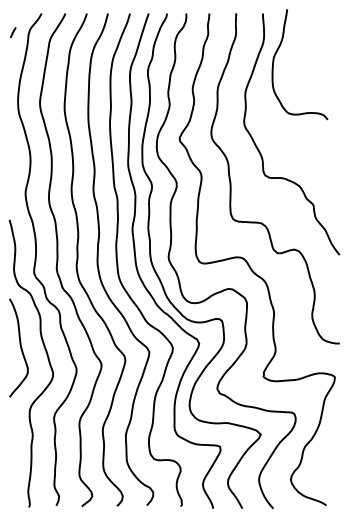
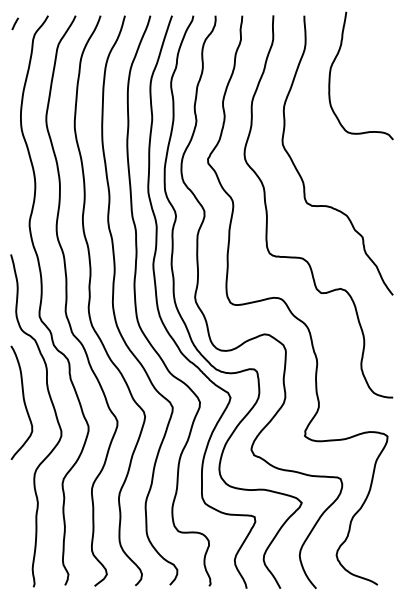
curve: (12, 32) -> (14, 23), moved
curve: (277, 52) -> (335, 61), moved

